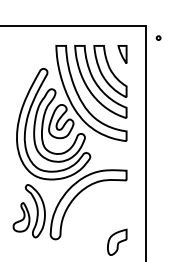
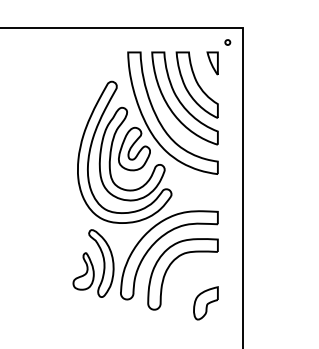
part: (158, 38) -> (227, 42), moved
part: (89, 213) -> (170, 266), added

